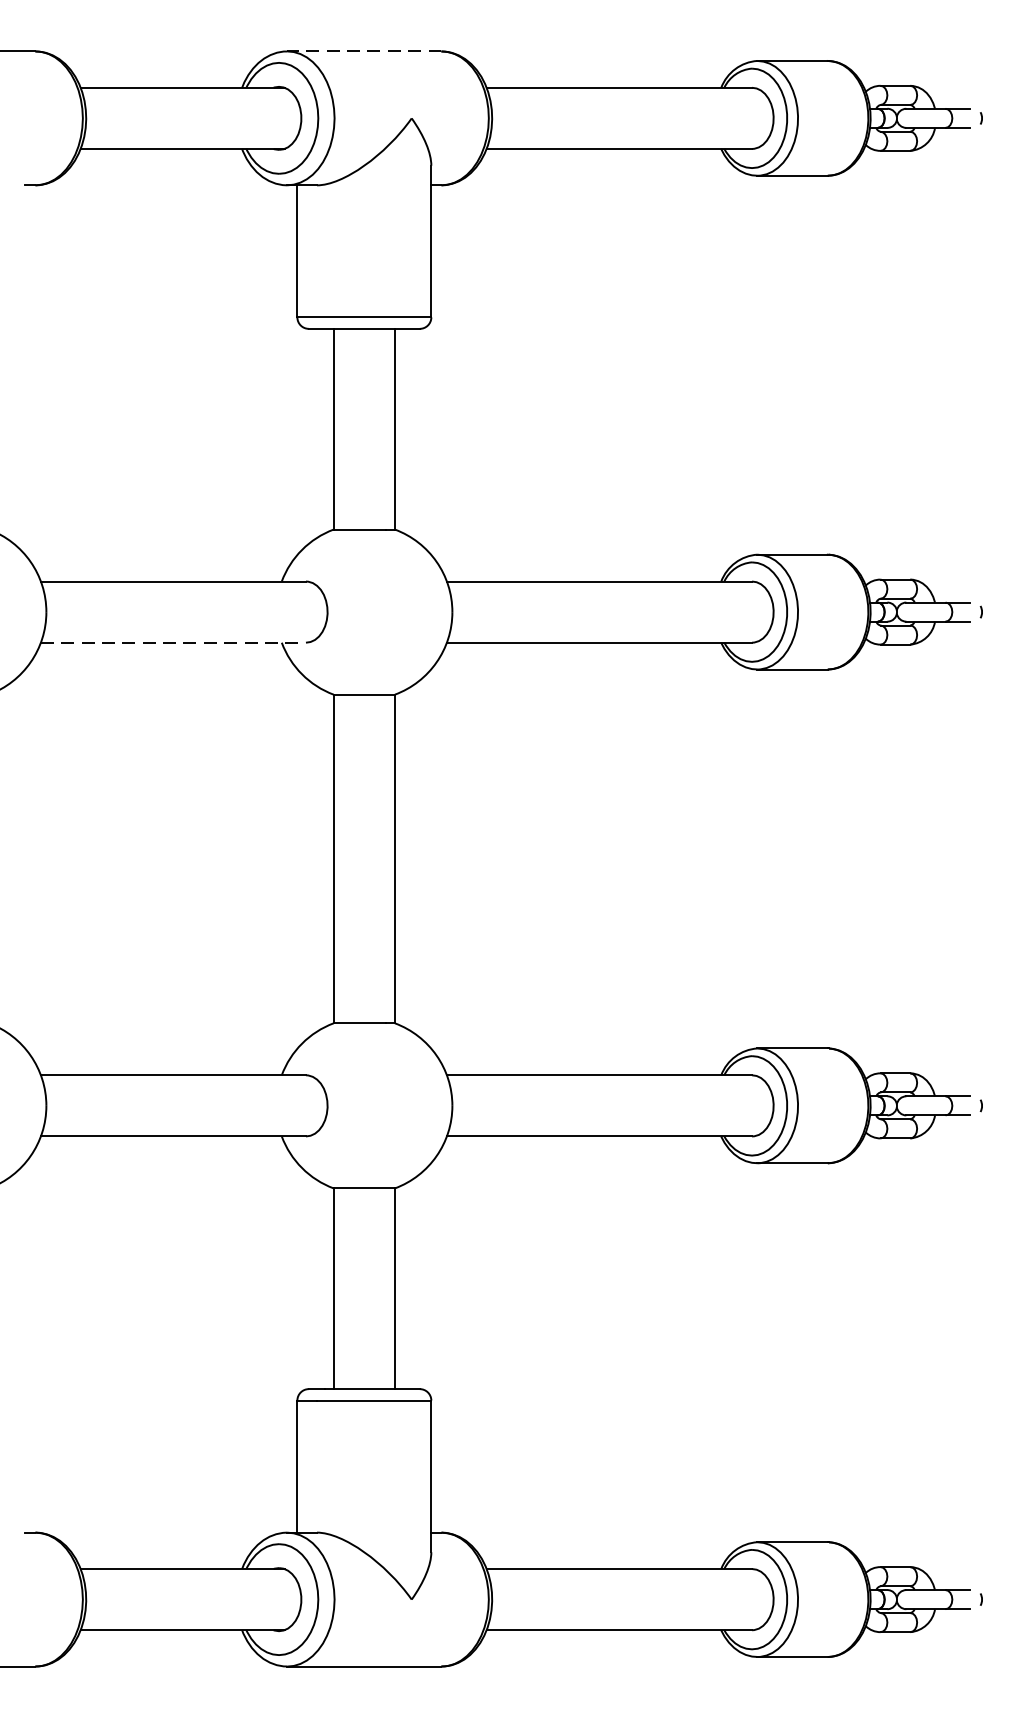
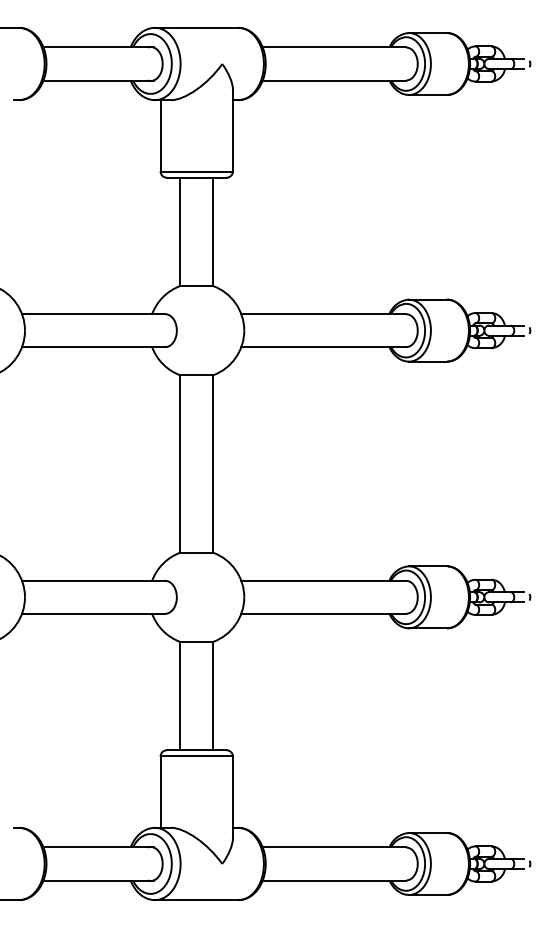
line: (363, 50) -> (196, 27), dashed -> solid
line: (173, 643) -> (93, 347), dashed -> solid

